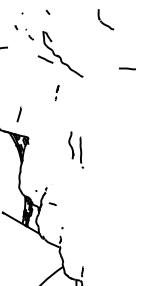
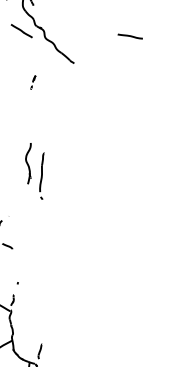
line: (127, 68) -> (130, 36), moved
part: (57, 92) -> (33, 81), size x0.62
part: (75, 149) -> (33, 170), moved

